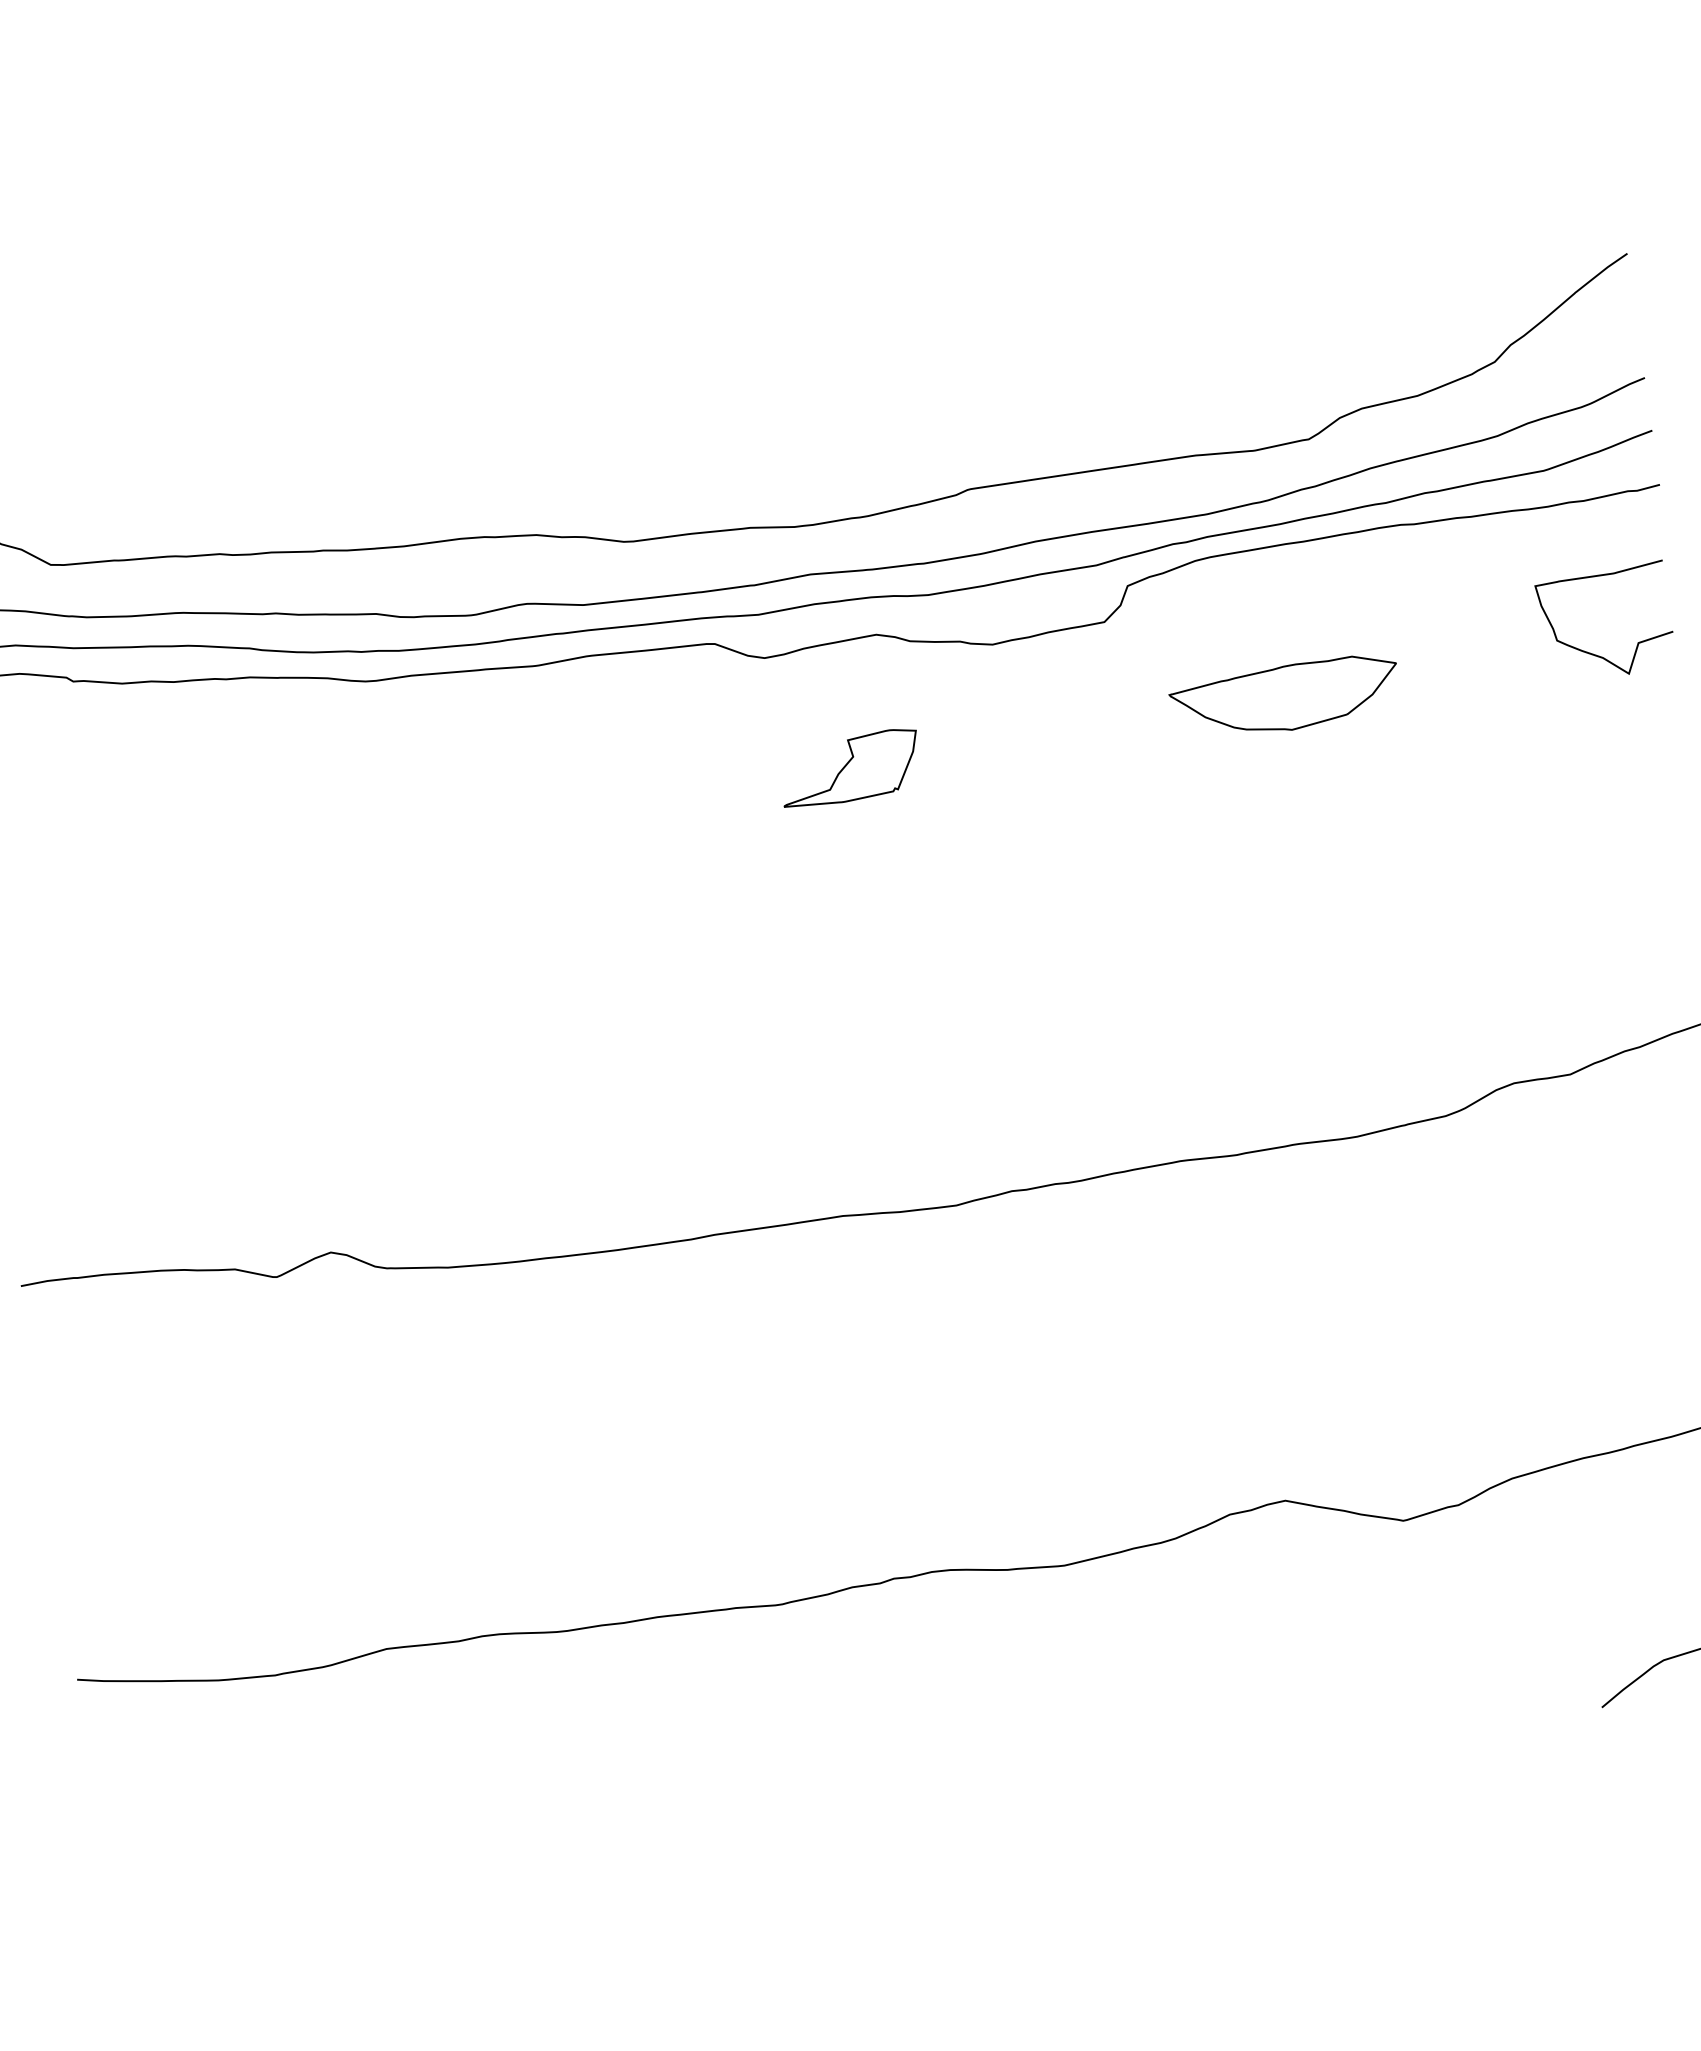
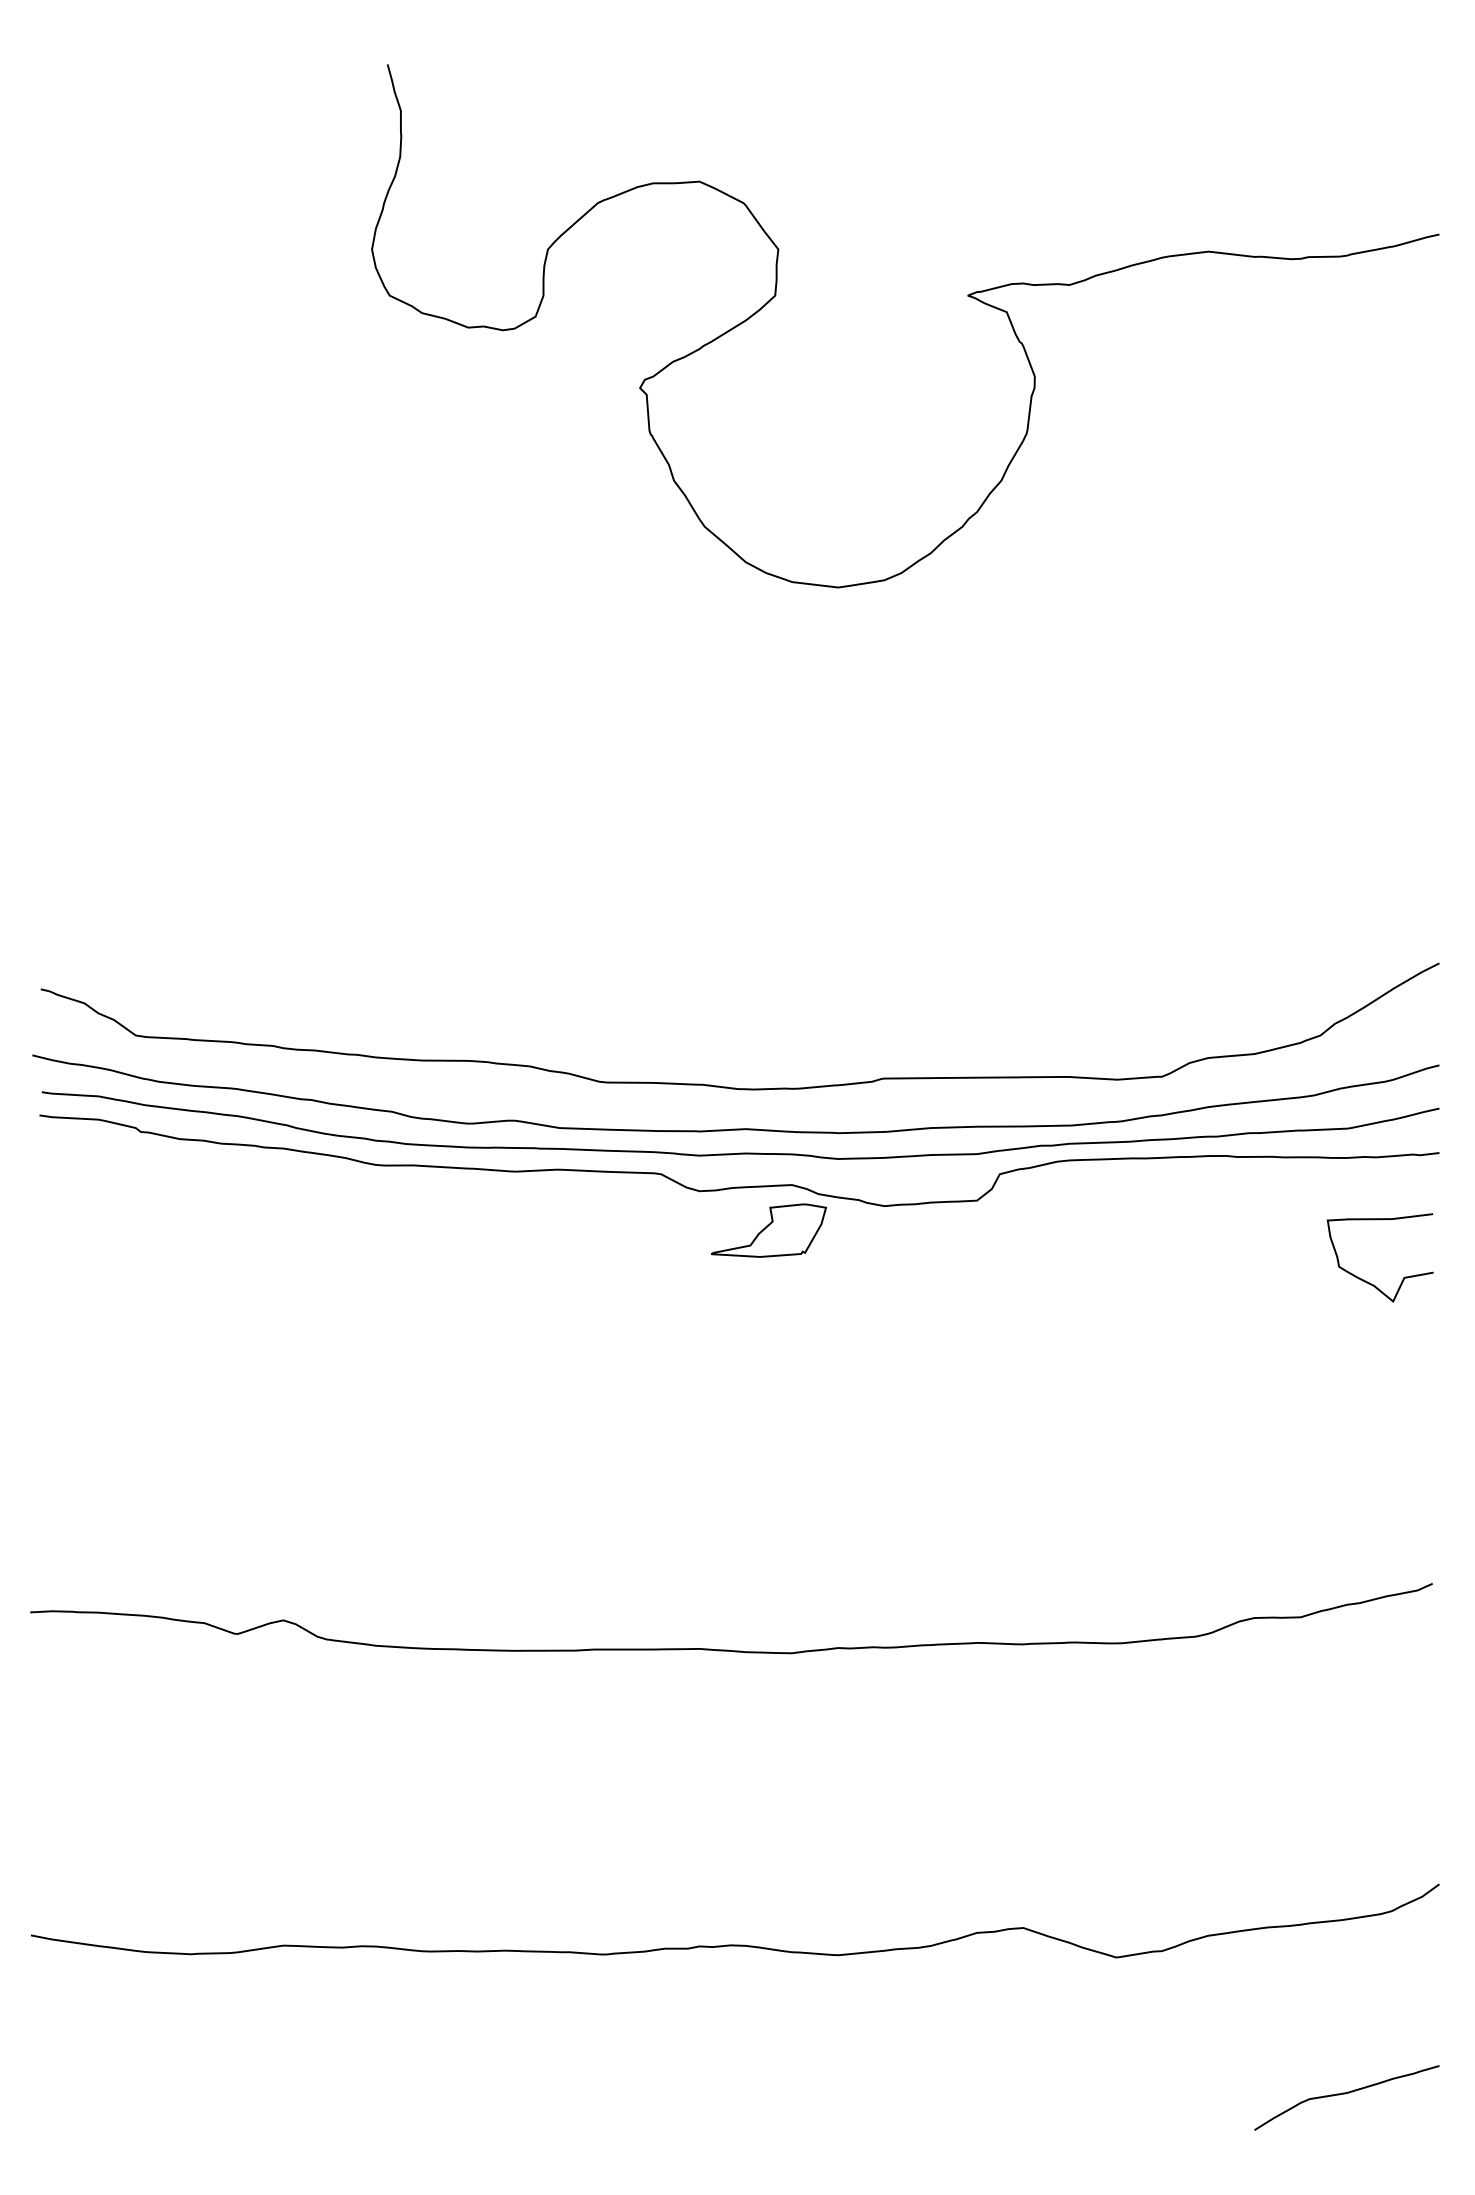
part: (1284, 698) -> (1113, 1282), removed
part: (850, 768) -> (769, 1230), moved

